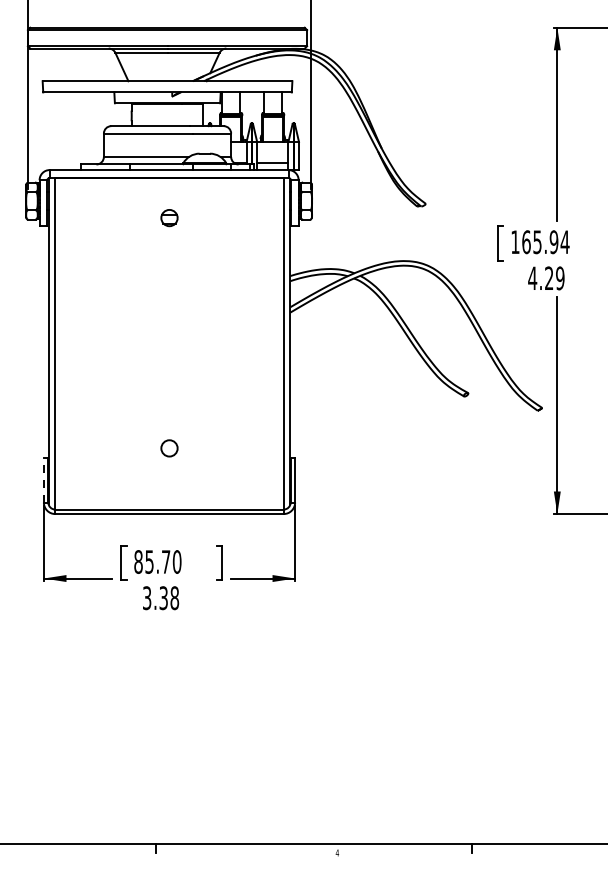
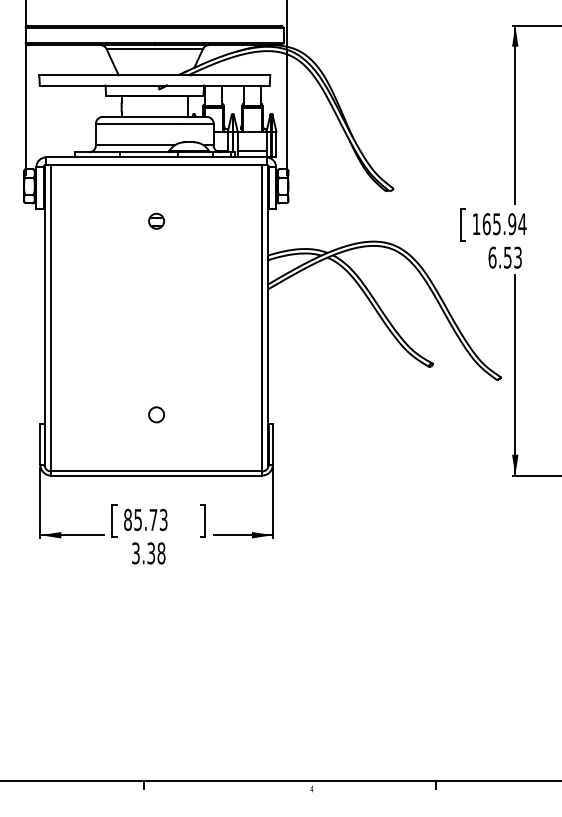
part: (169, 218) -> (156, 221), moved
text: (546, 278) -> (505, 257), 4.29 -> 6.53
line: (43, 479) -> (40, 443), dashed -> solid
text: (176, 561) -> (163, 519), 85.70 -> 85.73

